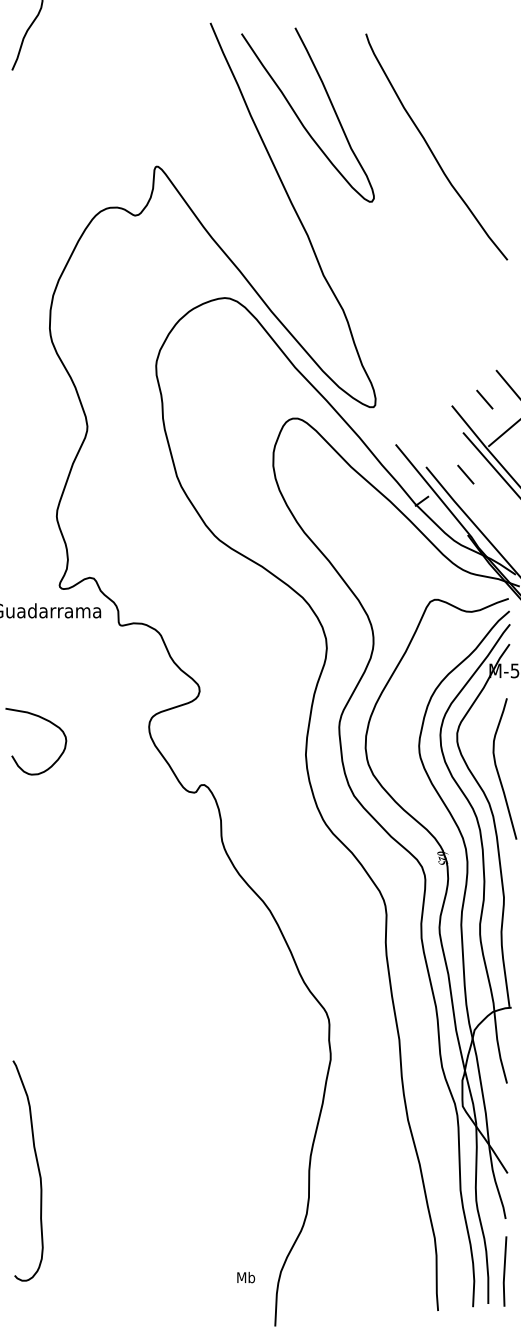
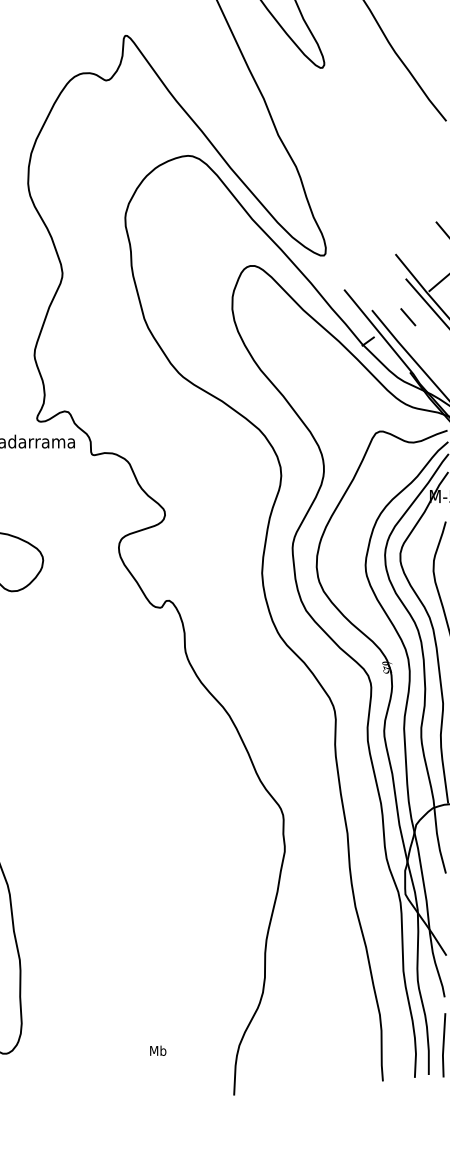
line: (484, 399) -> (425, 248), removed
text: (246, 1277) -> (158, 1050), moved

